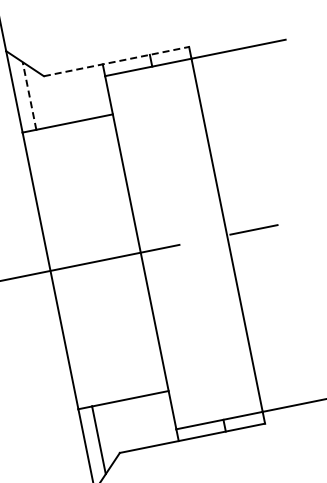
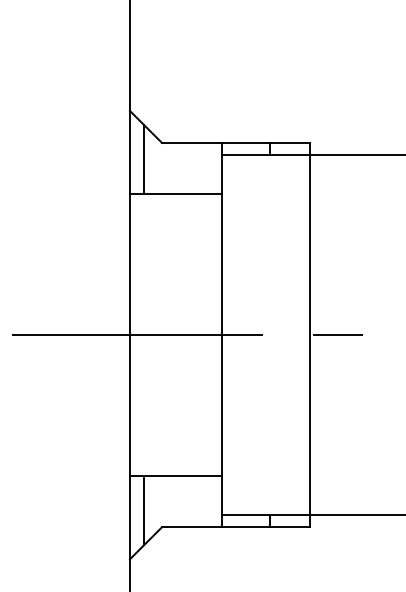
line: (116, 61) -> (236, 142), dashed -> solid
line: (30, 95) -> (144, 159), dashed -> solid

